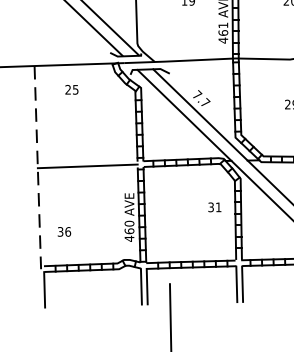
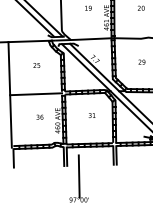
text: (71, 89) -> (36, 65), moved
line: (38, 166) -> (10, 94), dashed -> solid
text: (213, 207) -> (91, 115), moved
text: (63, 230) -> (39, 116), moved

